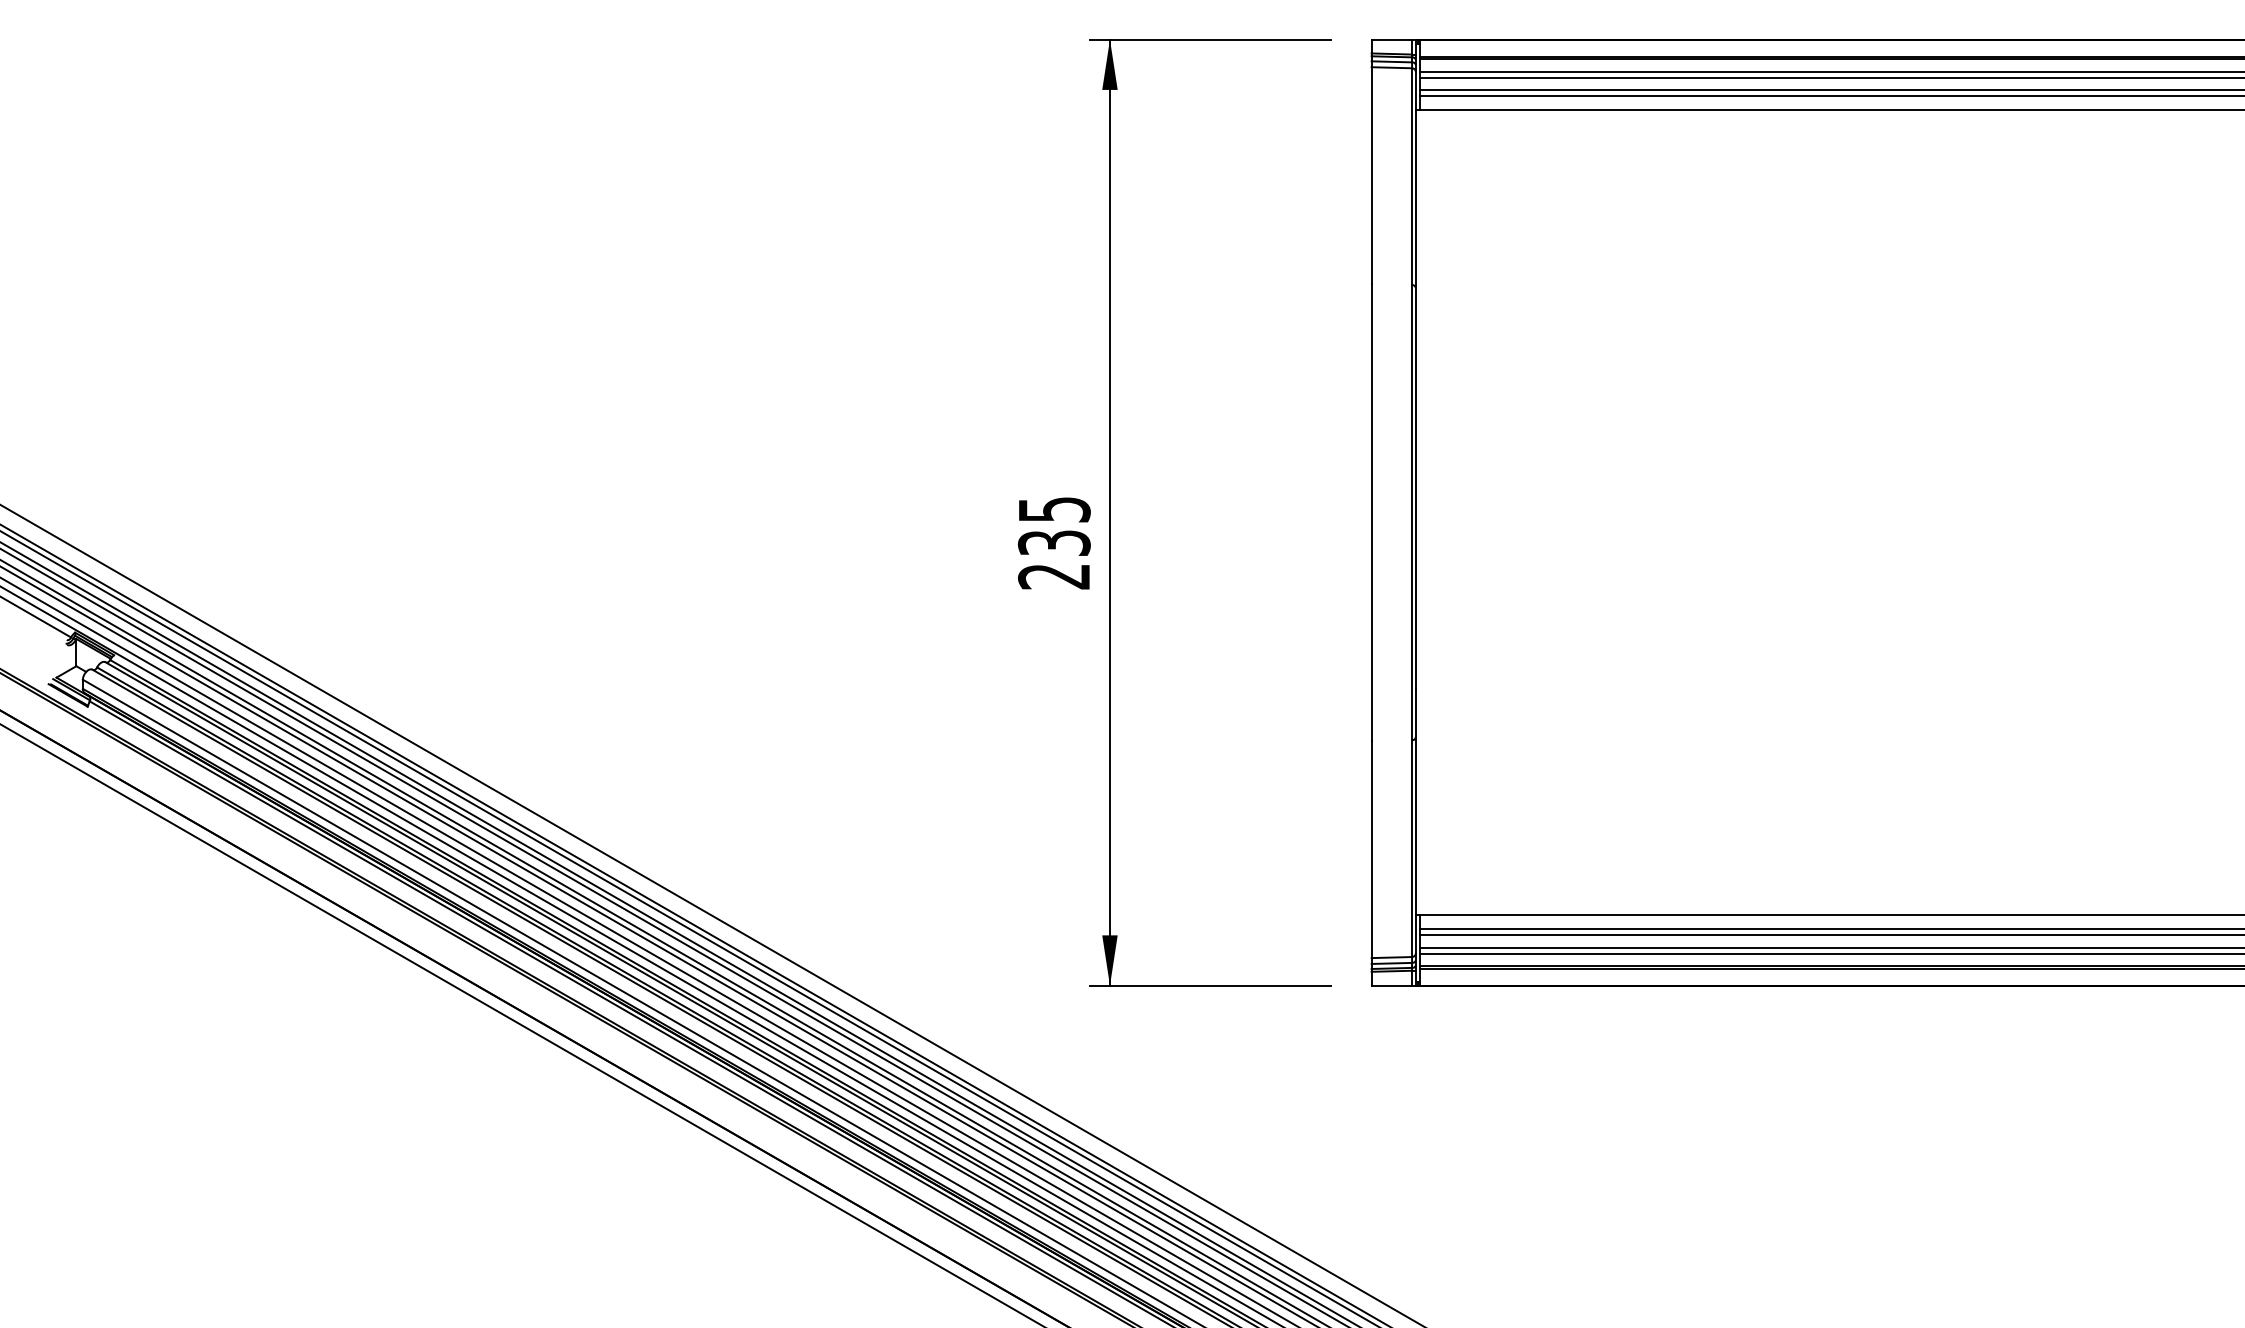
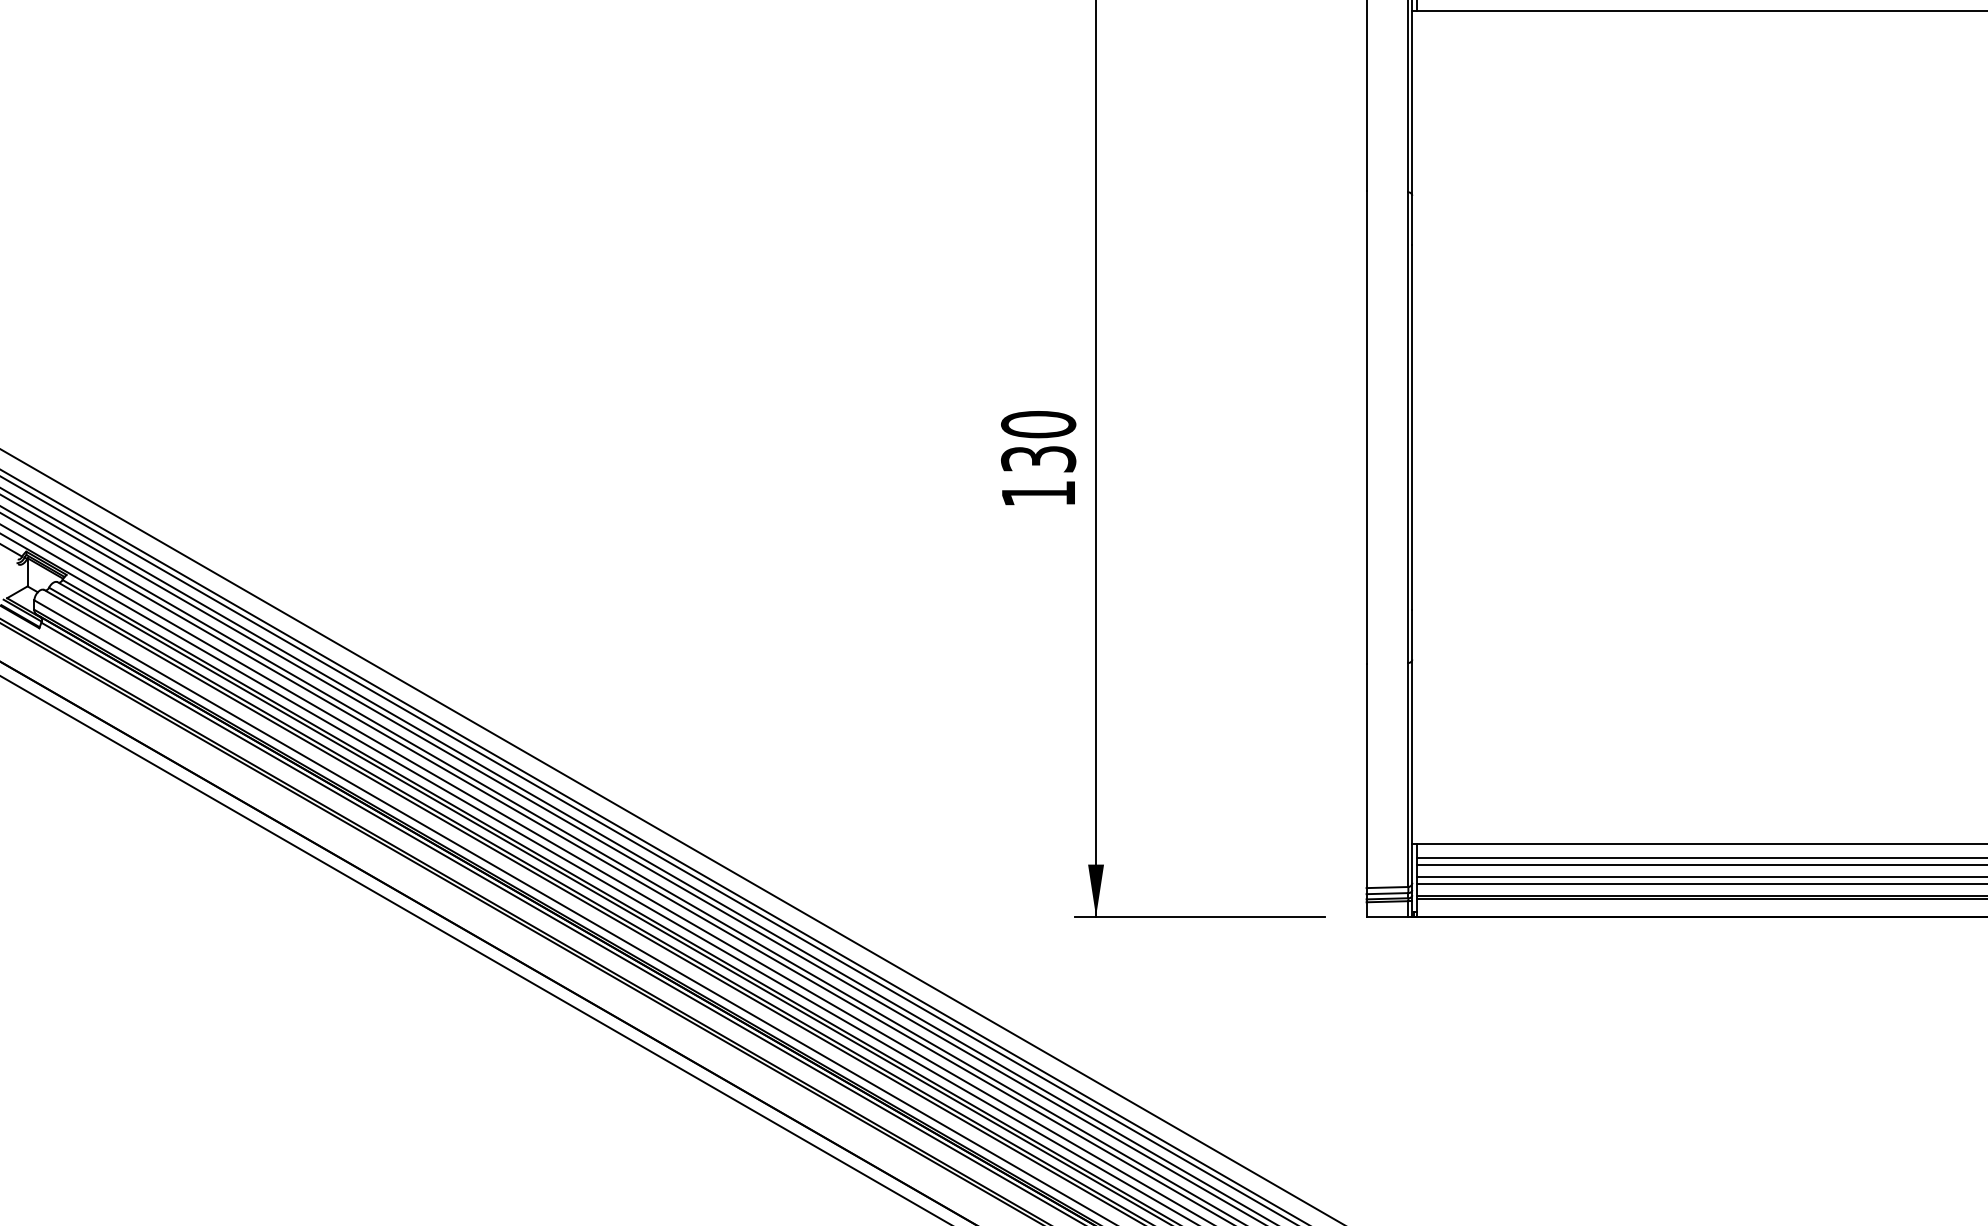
text: (1053, 542) -> (1037, 458), 235 -> 130

